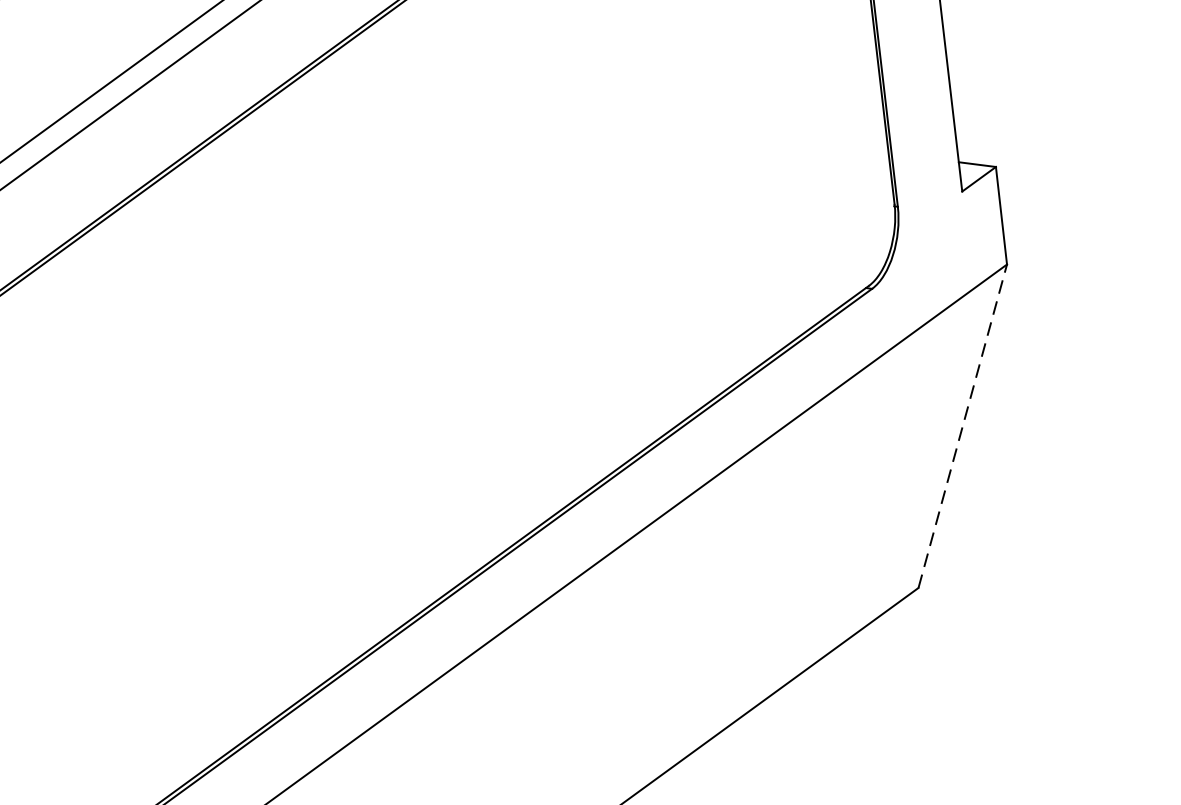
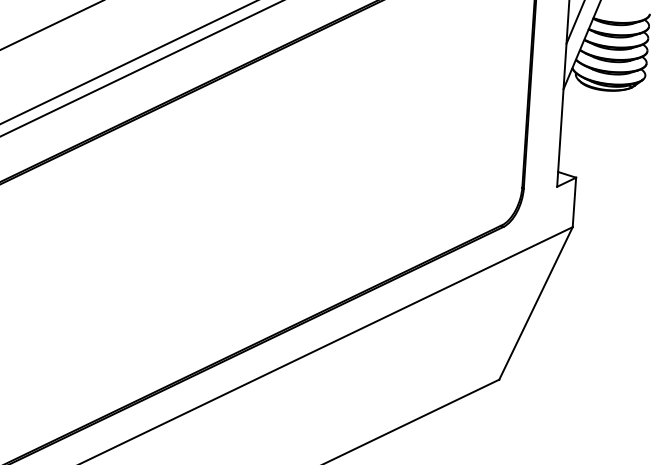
line: (963, 426) -> (536, 303), dashed -> solid

